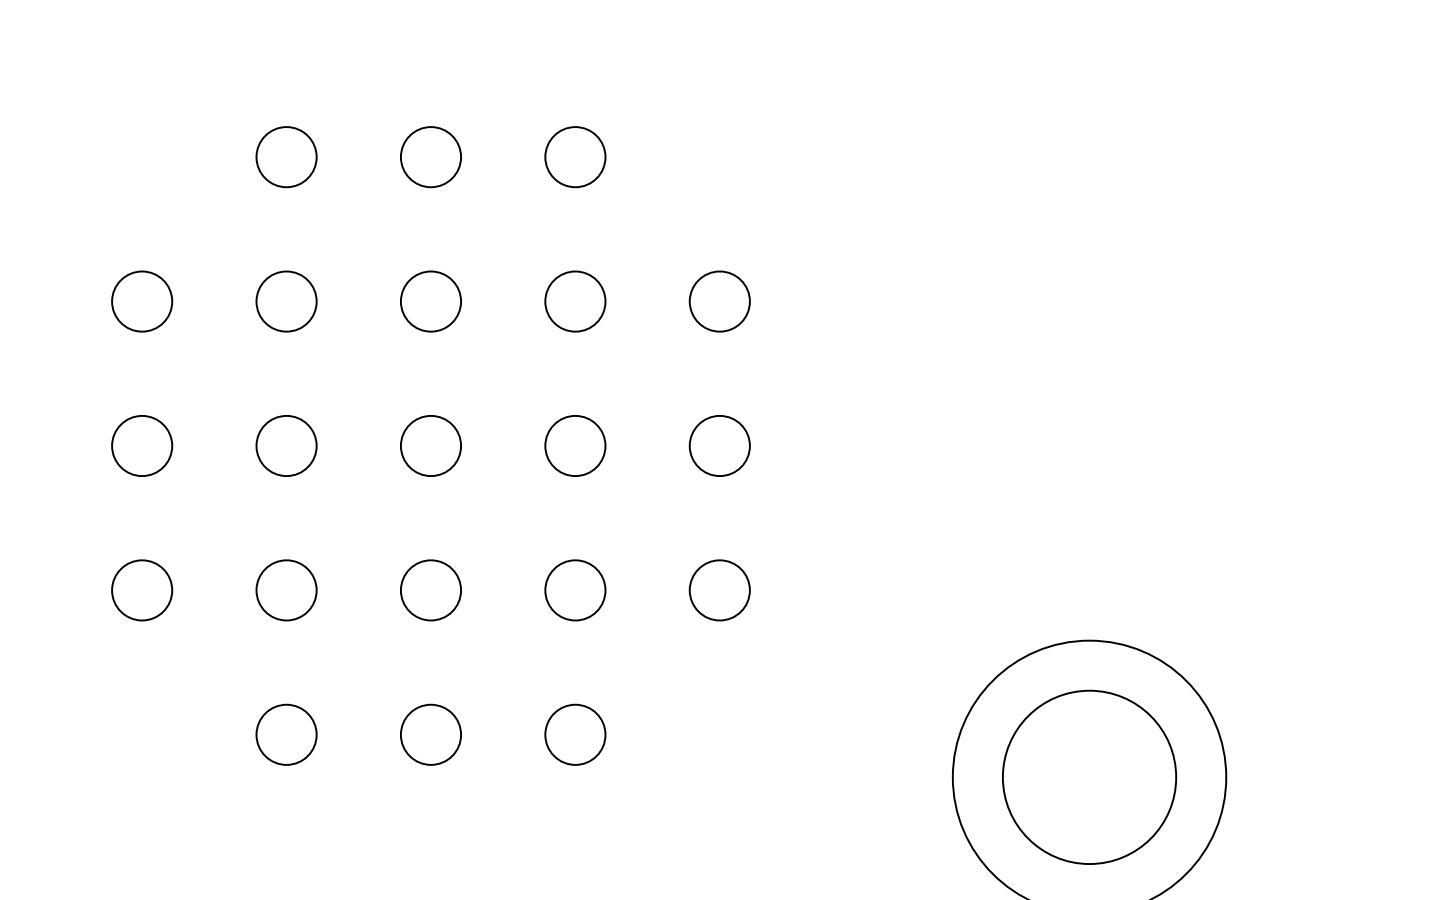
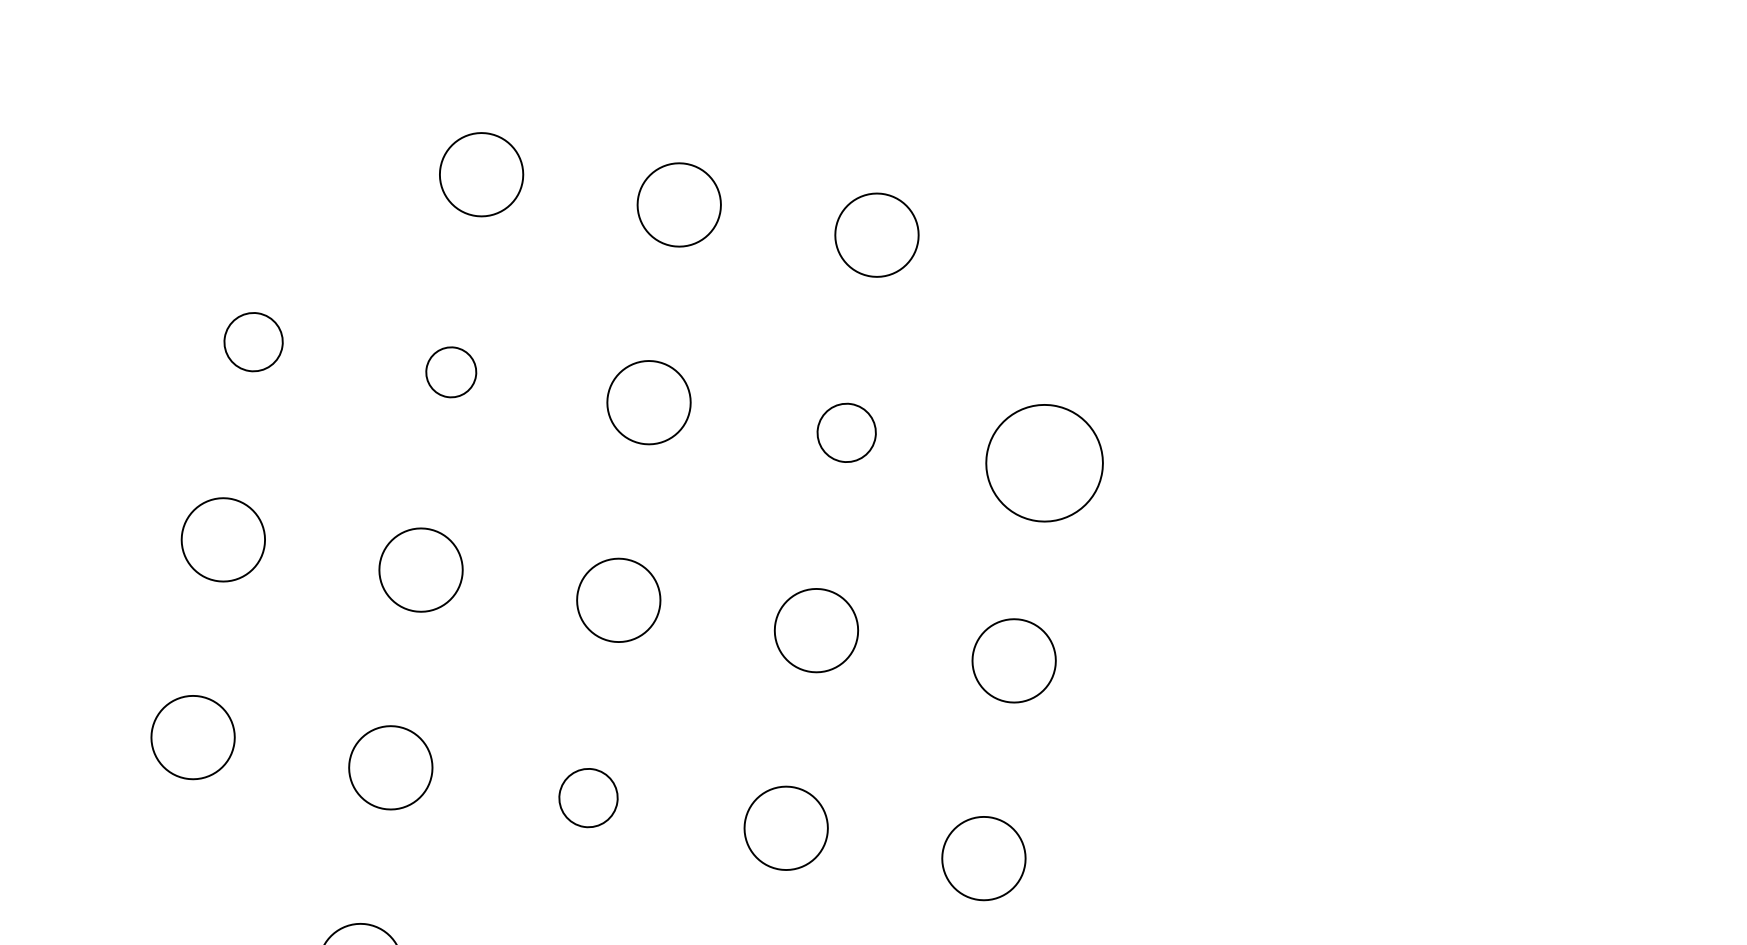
circle: (142, 301) -> (254, 342), size x0.7
circle: (286, 301) -> (451, 372), size x0.6
circle: (575, 301) -> (846, 432), size x0.7
circle: (719, 301) -> (1044, 463), size x1.4
circle: (430, 590) -> (587, 798), size x0.7

